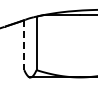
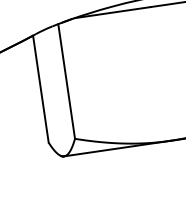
line: (24, 45) -> (41, 89), dashed -> solid

